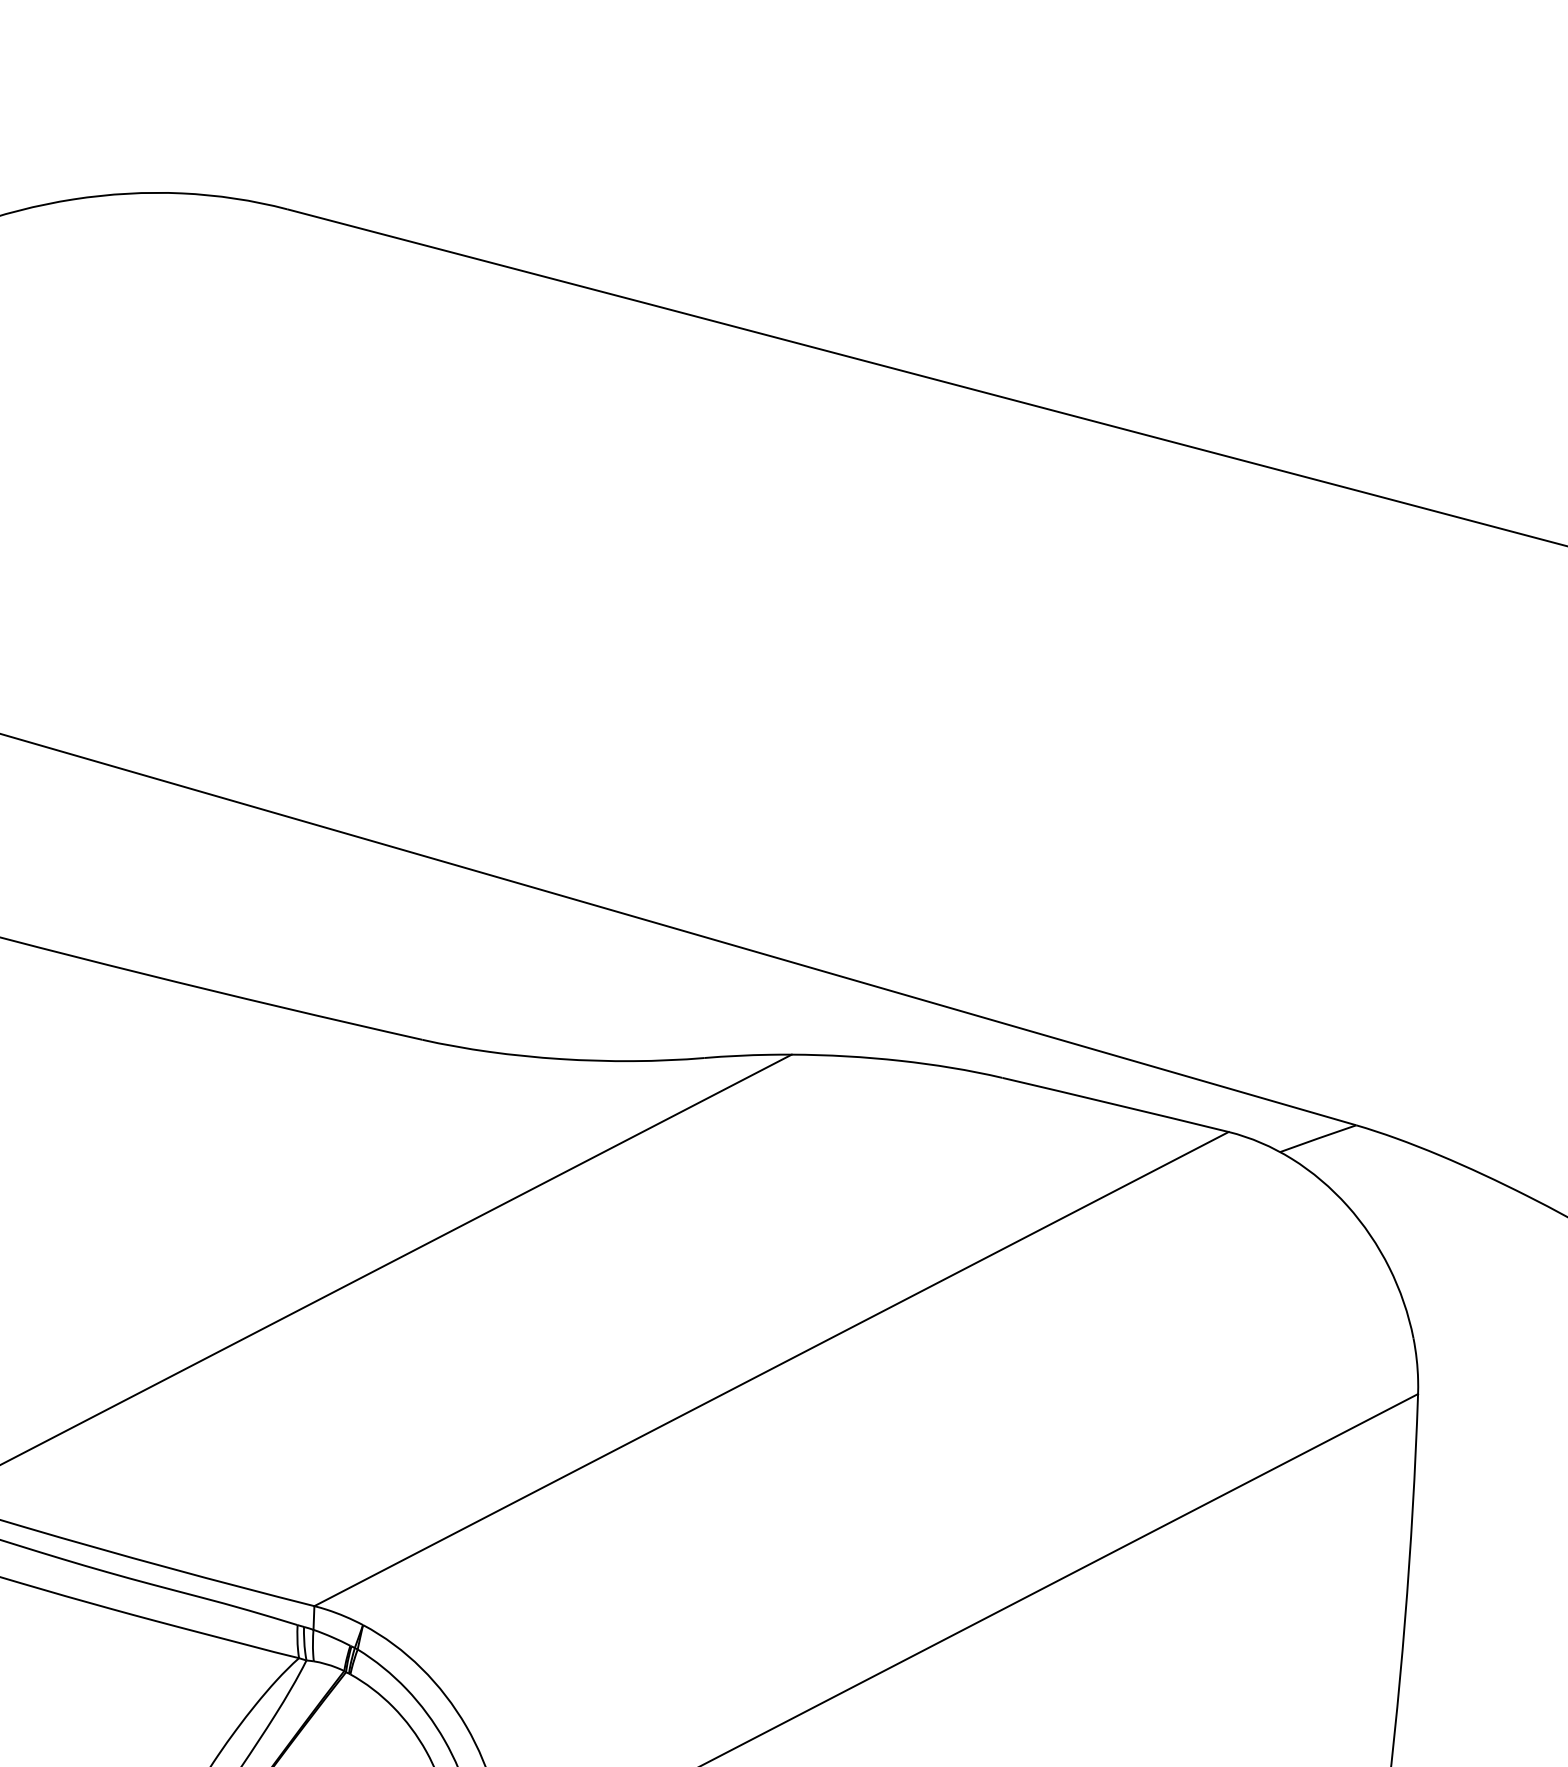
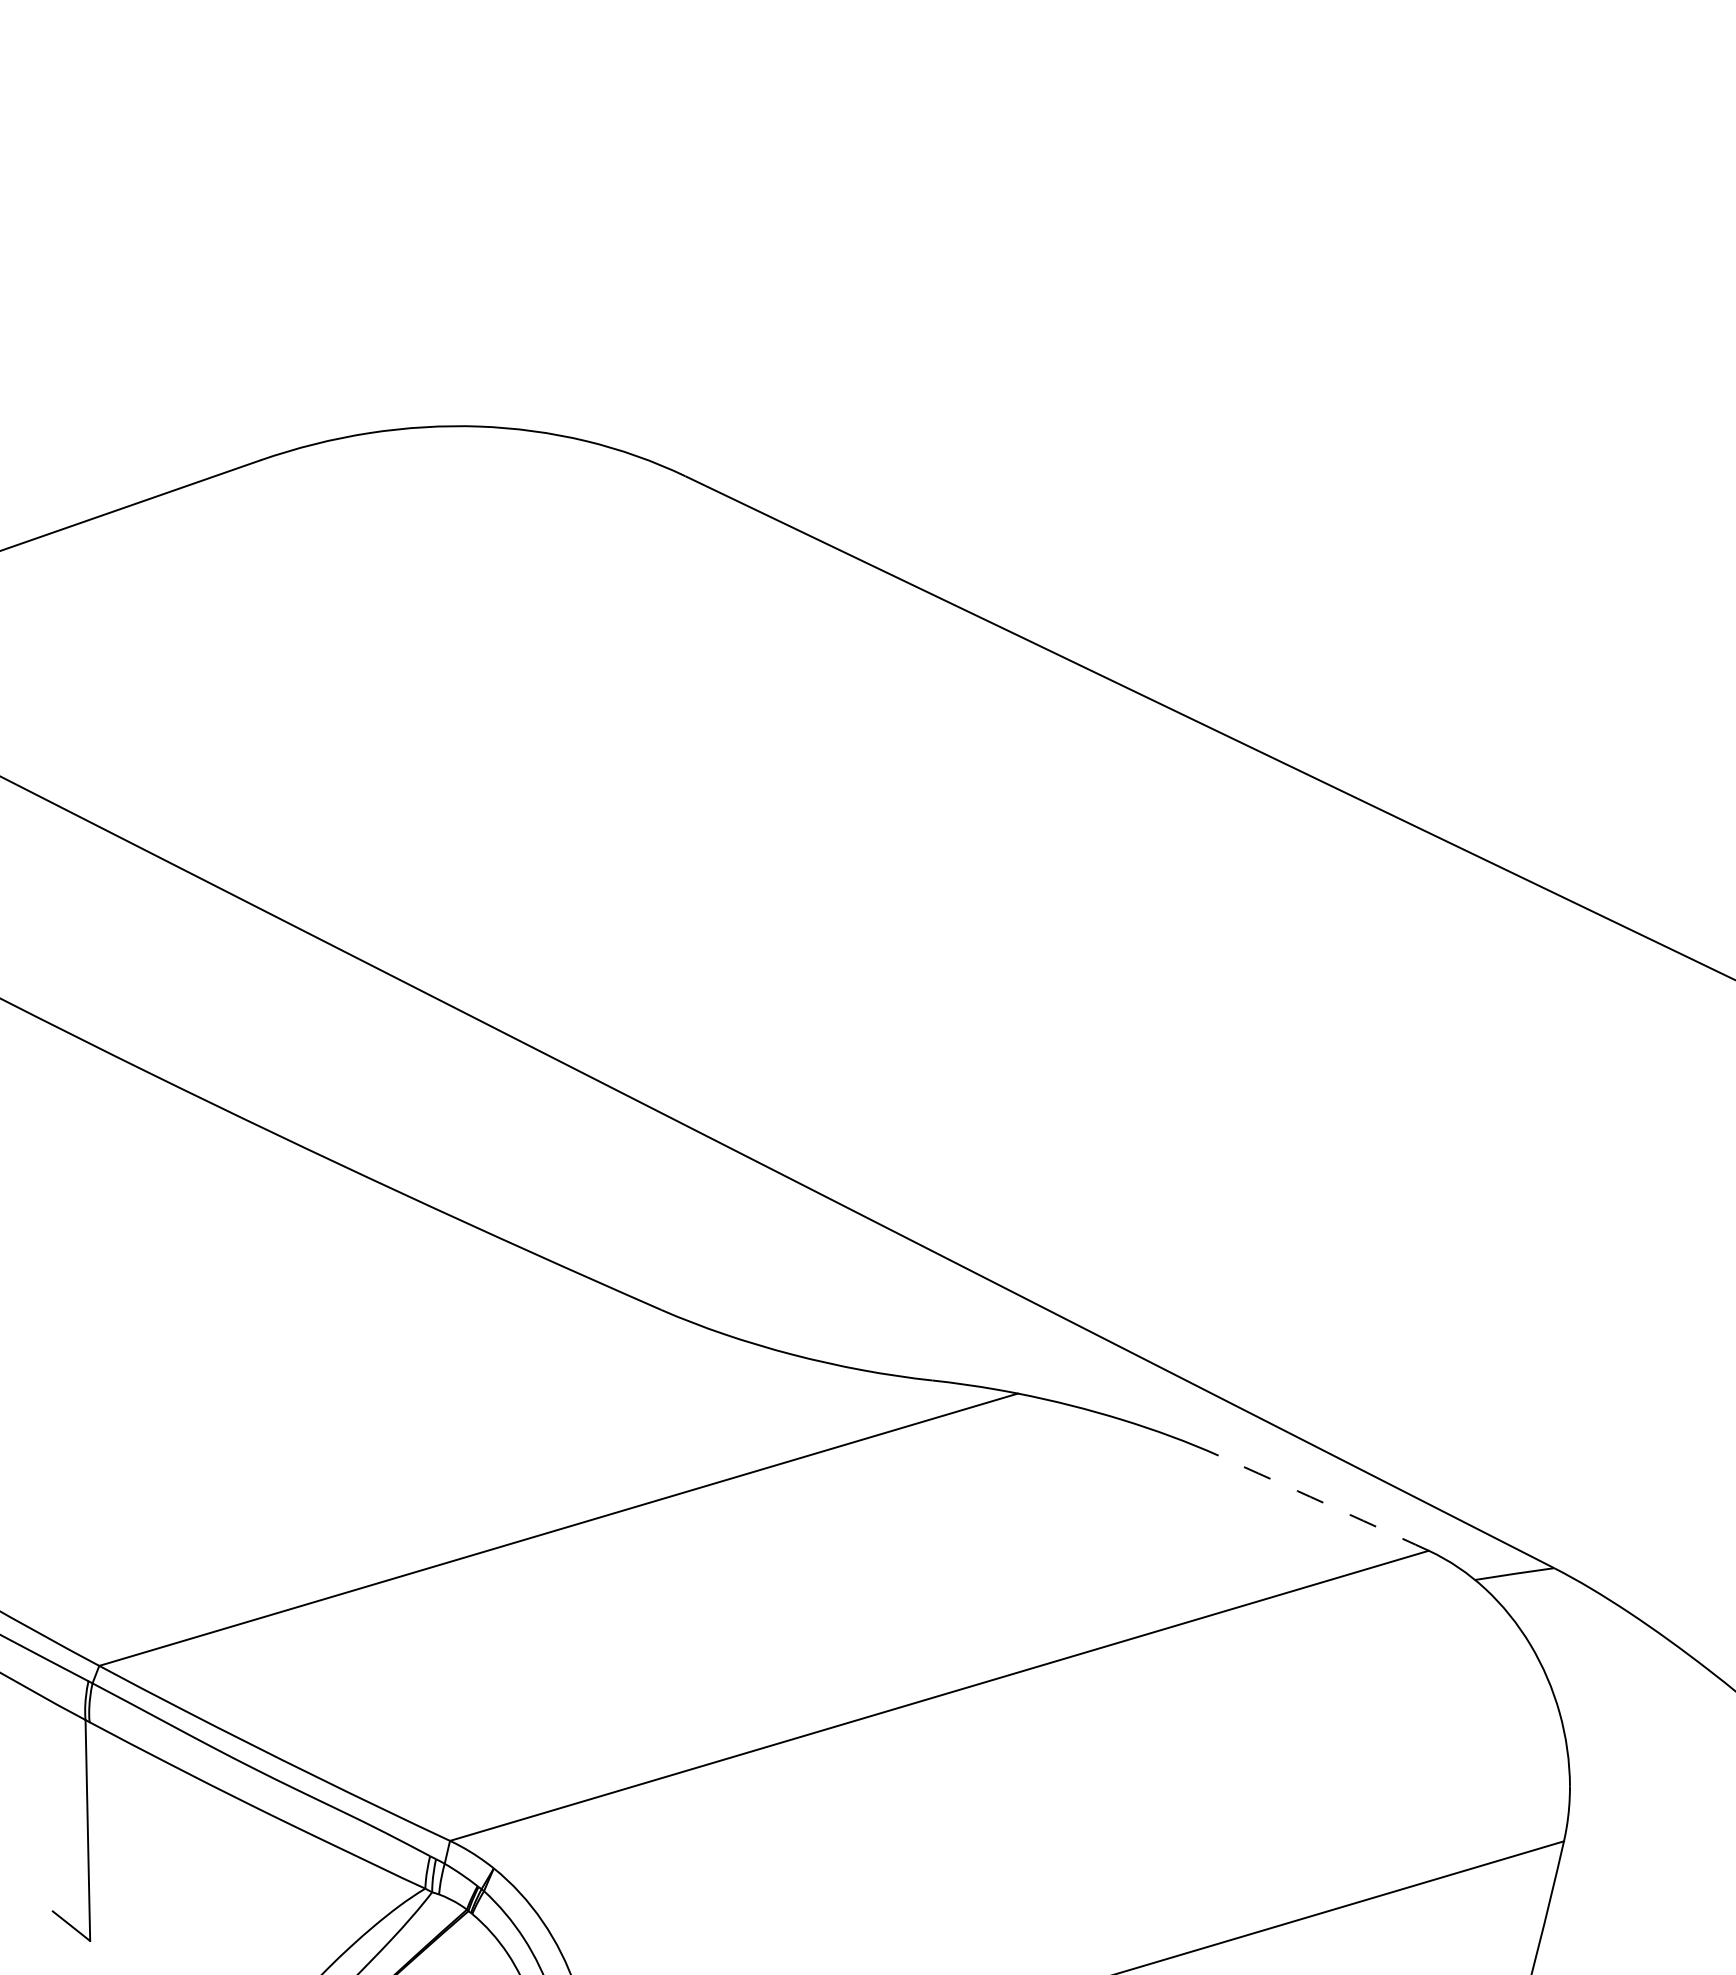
arc: (1115, 1104) -> (1323, 1502), solid -> dashed

